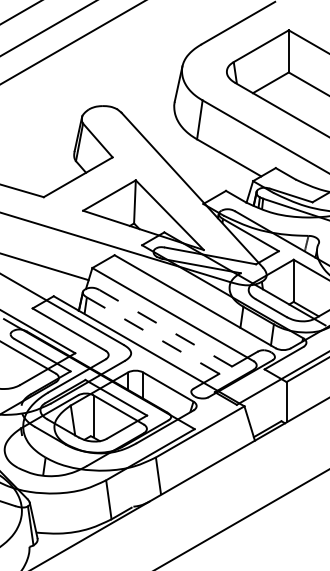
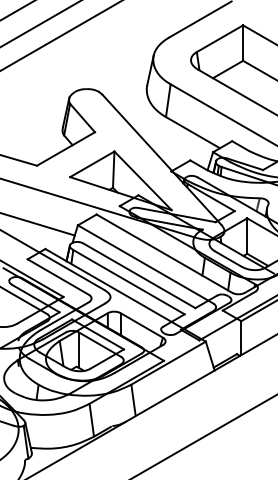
line: (166, 328) -> (140, 276), dashed -> solid
line: (152, 335) -> (128, 282), dashed -> solid

